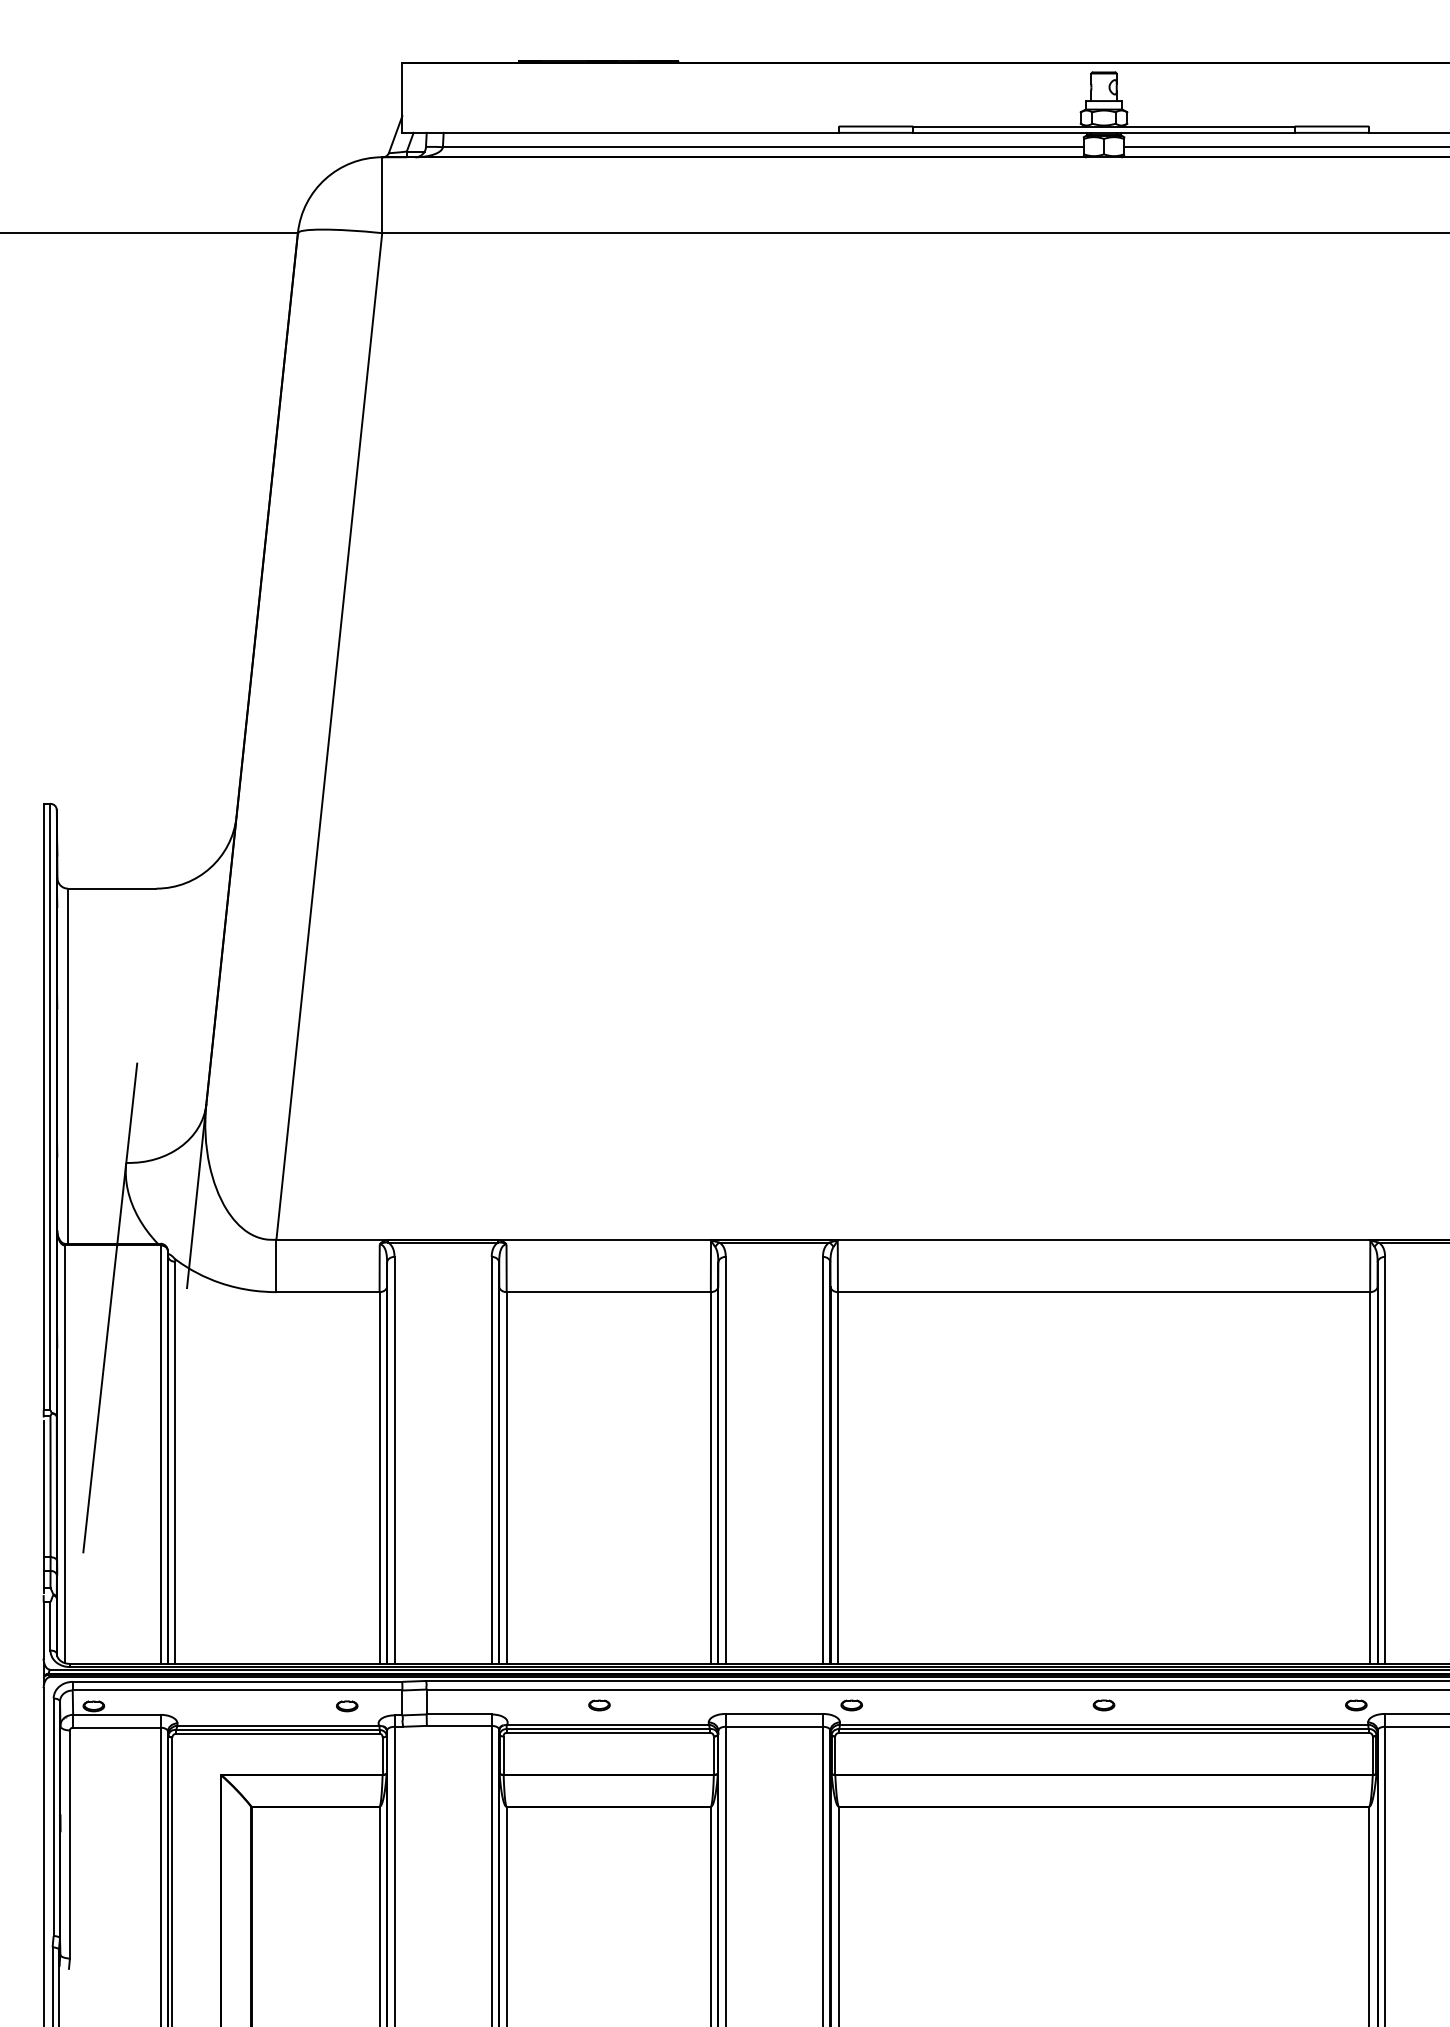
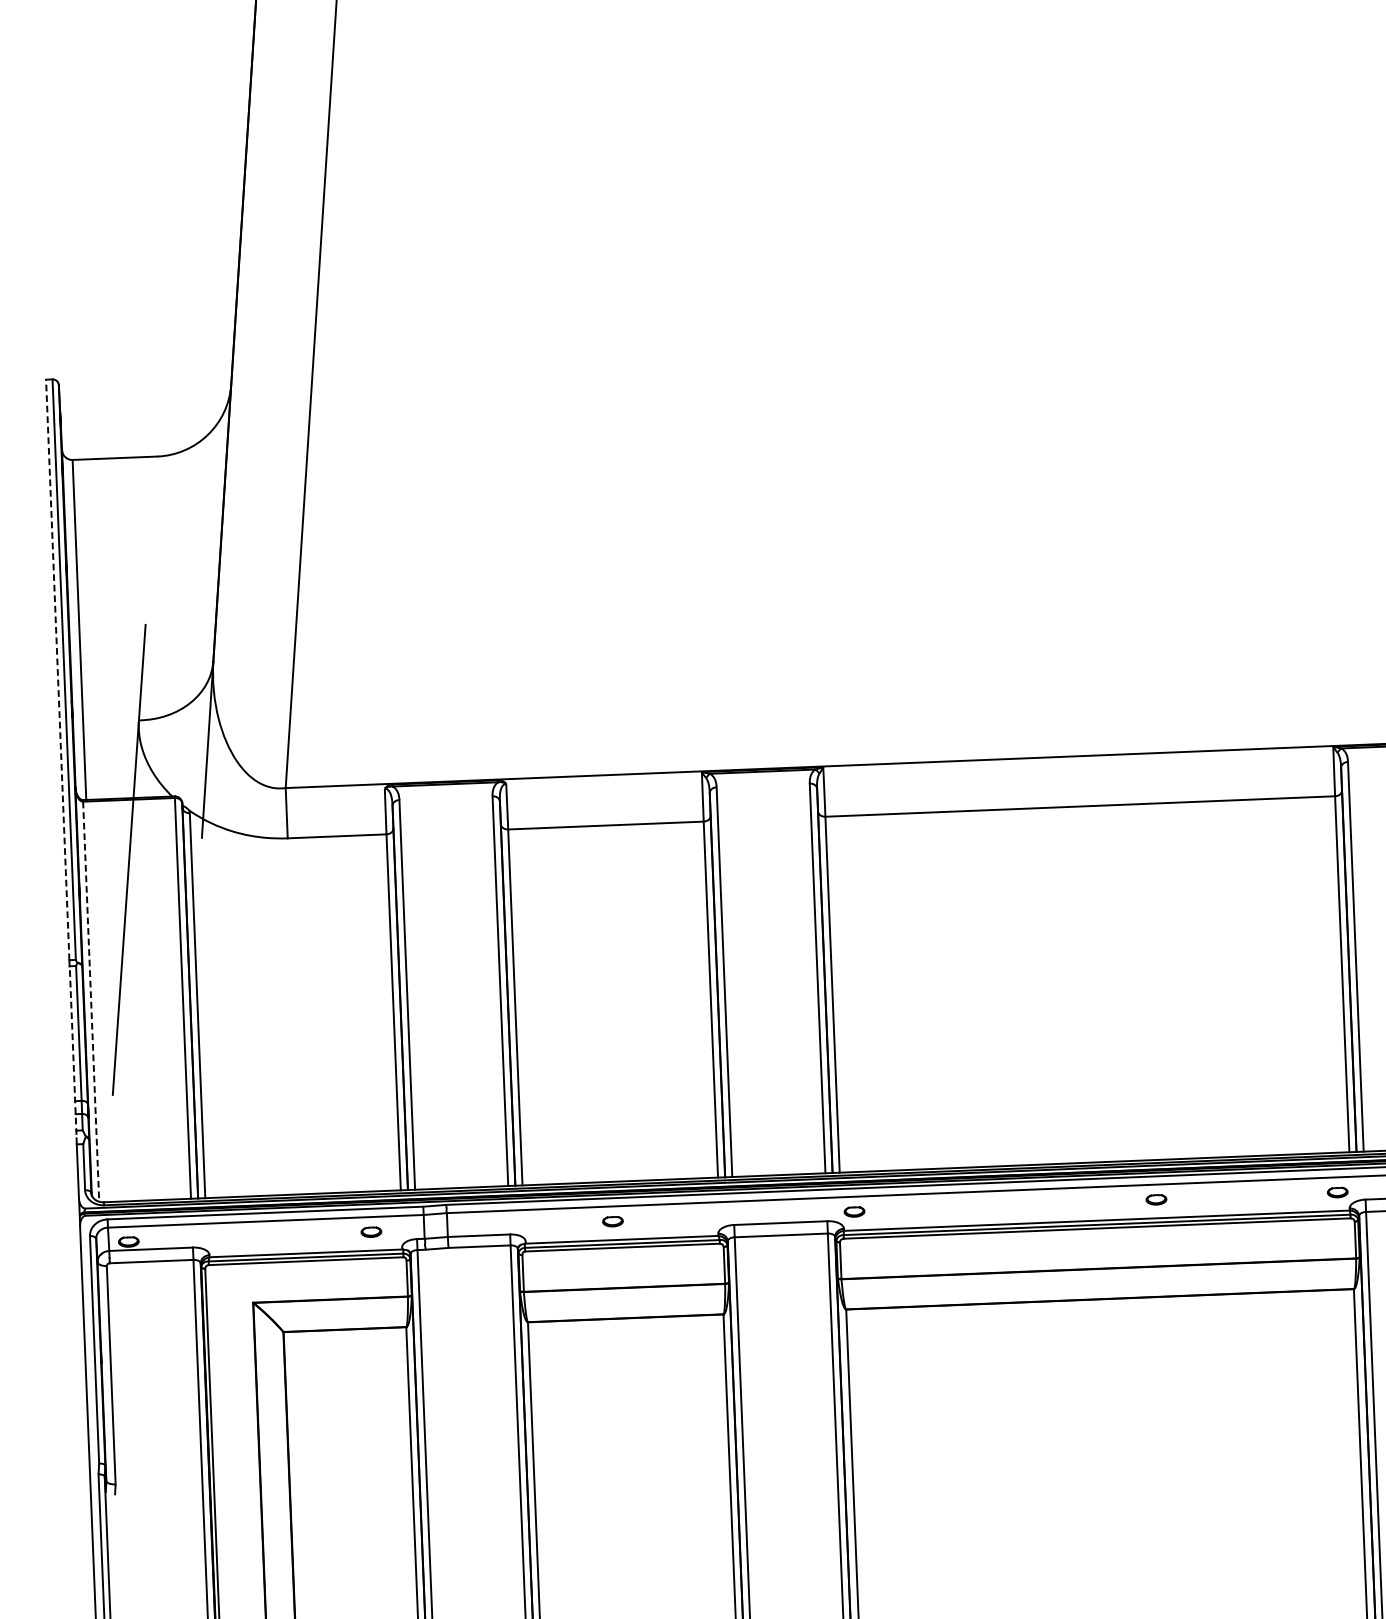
line: (43, 1106) -> (57, 669), solid -> dashed
line: (64, 1454) -> (91, 1001), solid -> dashed
line: (43, 1507) -> (72, 1053), solid -> dashed
part: (1103, 1705) -> (1155, 1199), moved

